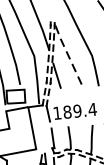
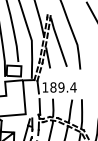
line: (67, 53) -> (58, 41), dashed -> solid

